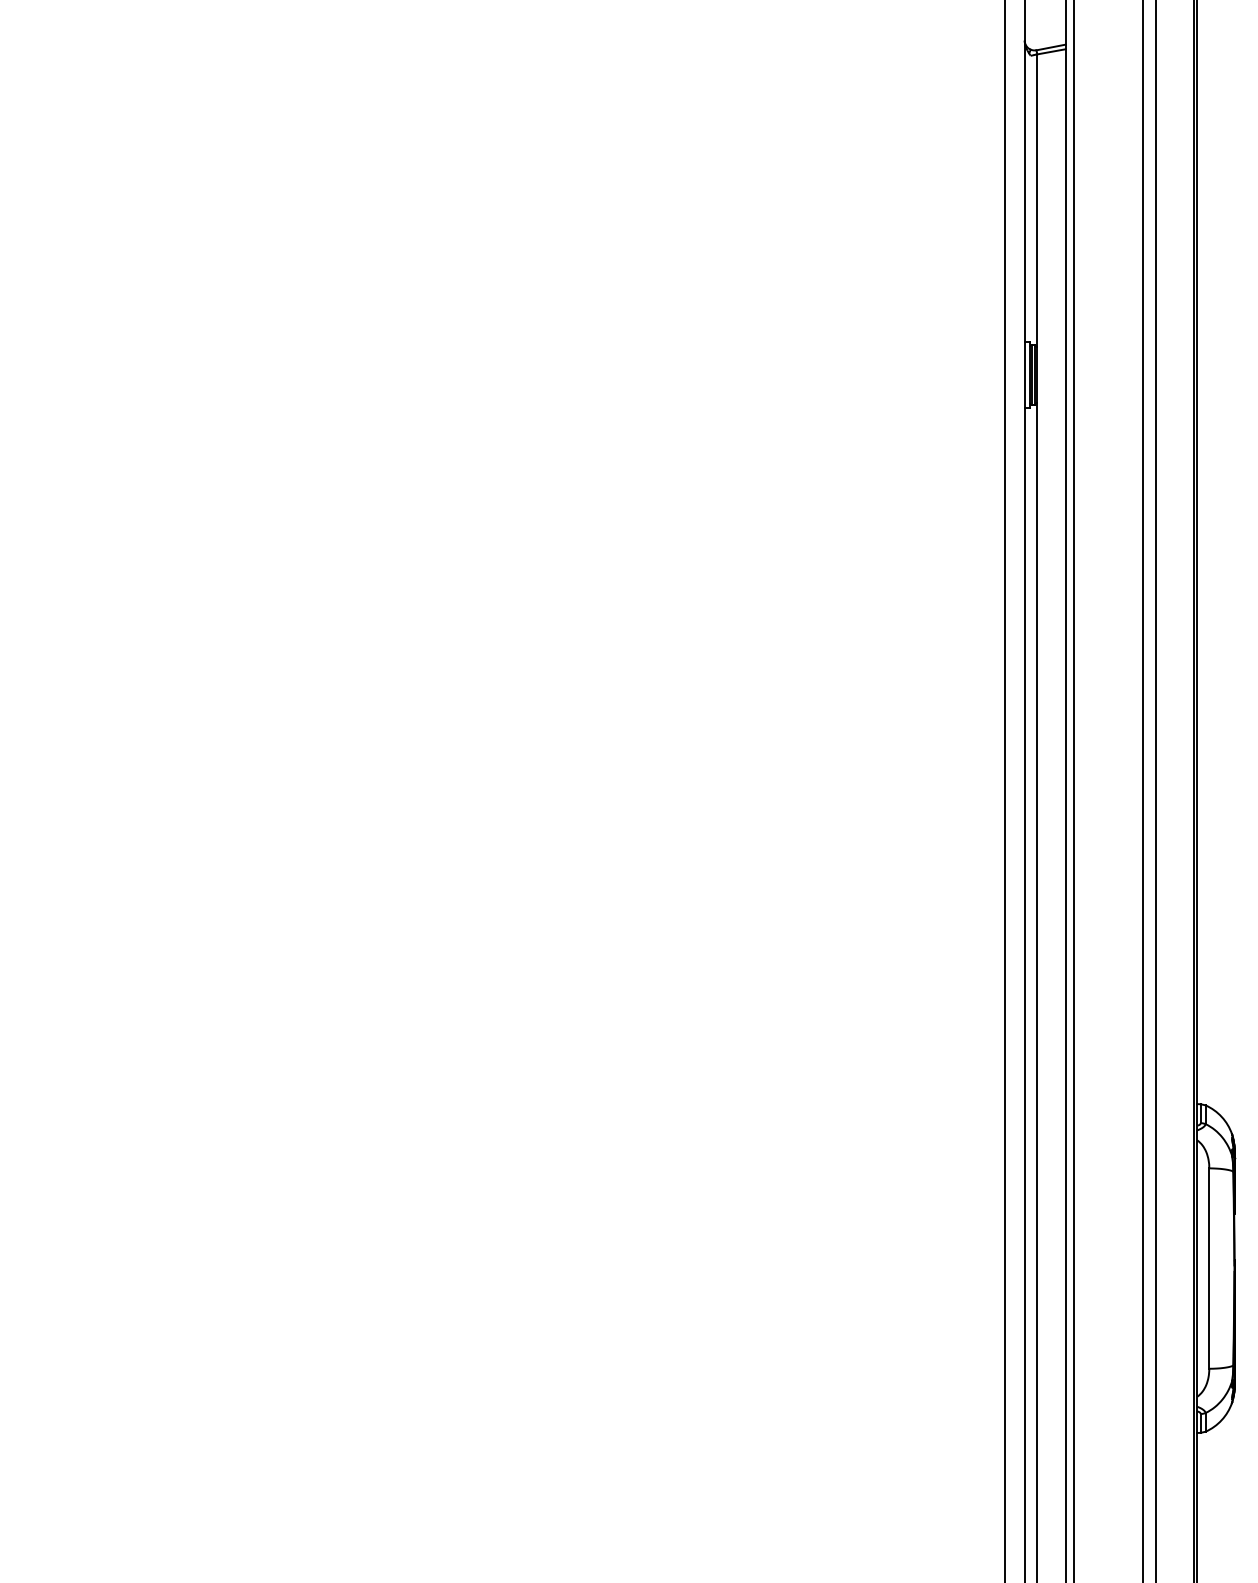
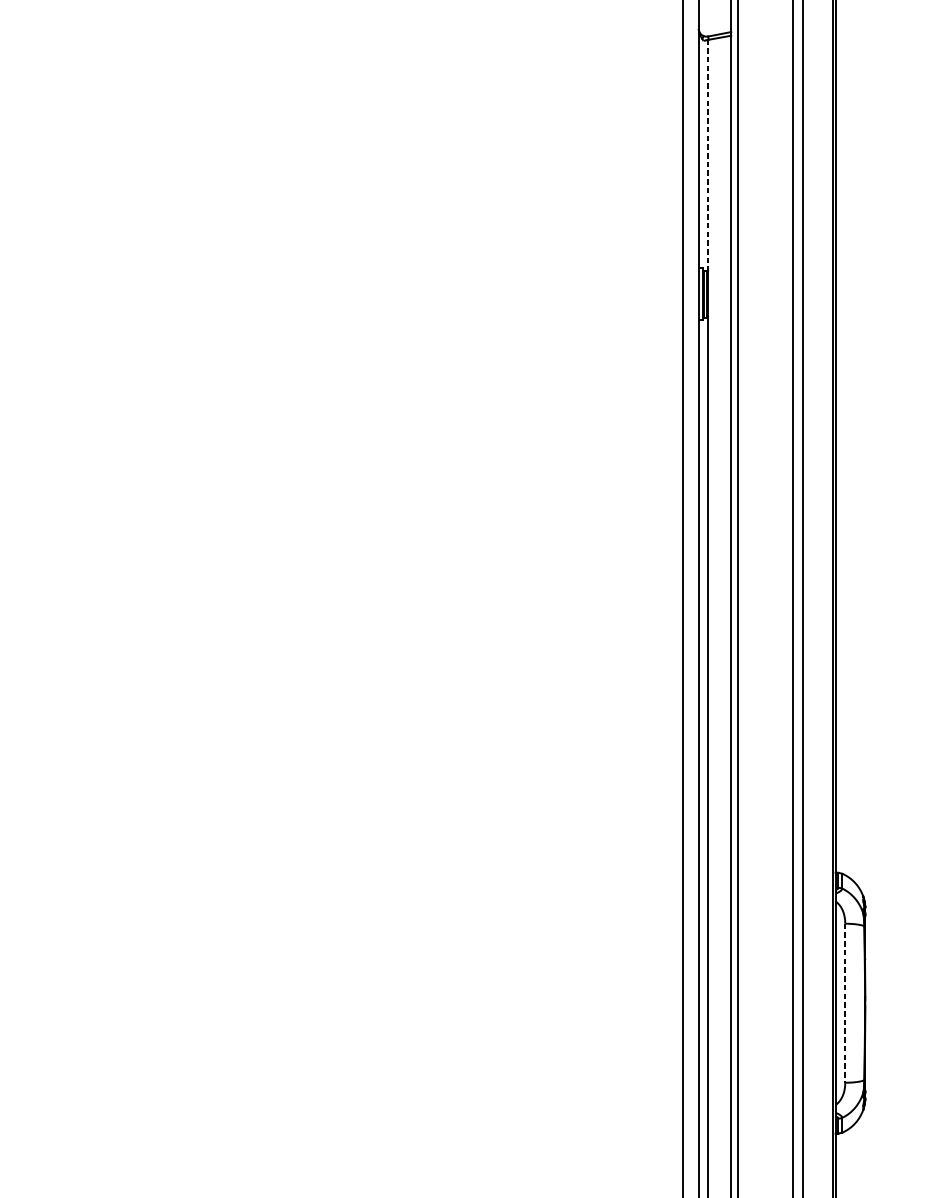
line: (1036, 200) -> (708, 155), solid -> dashed
line: (1209, 1269) -> (845, 1003), solid -> dashed

